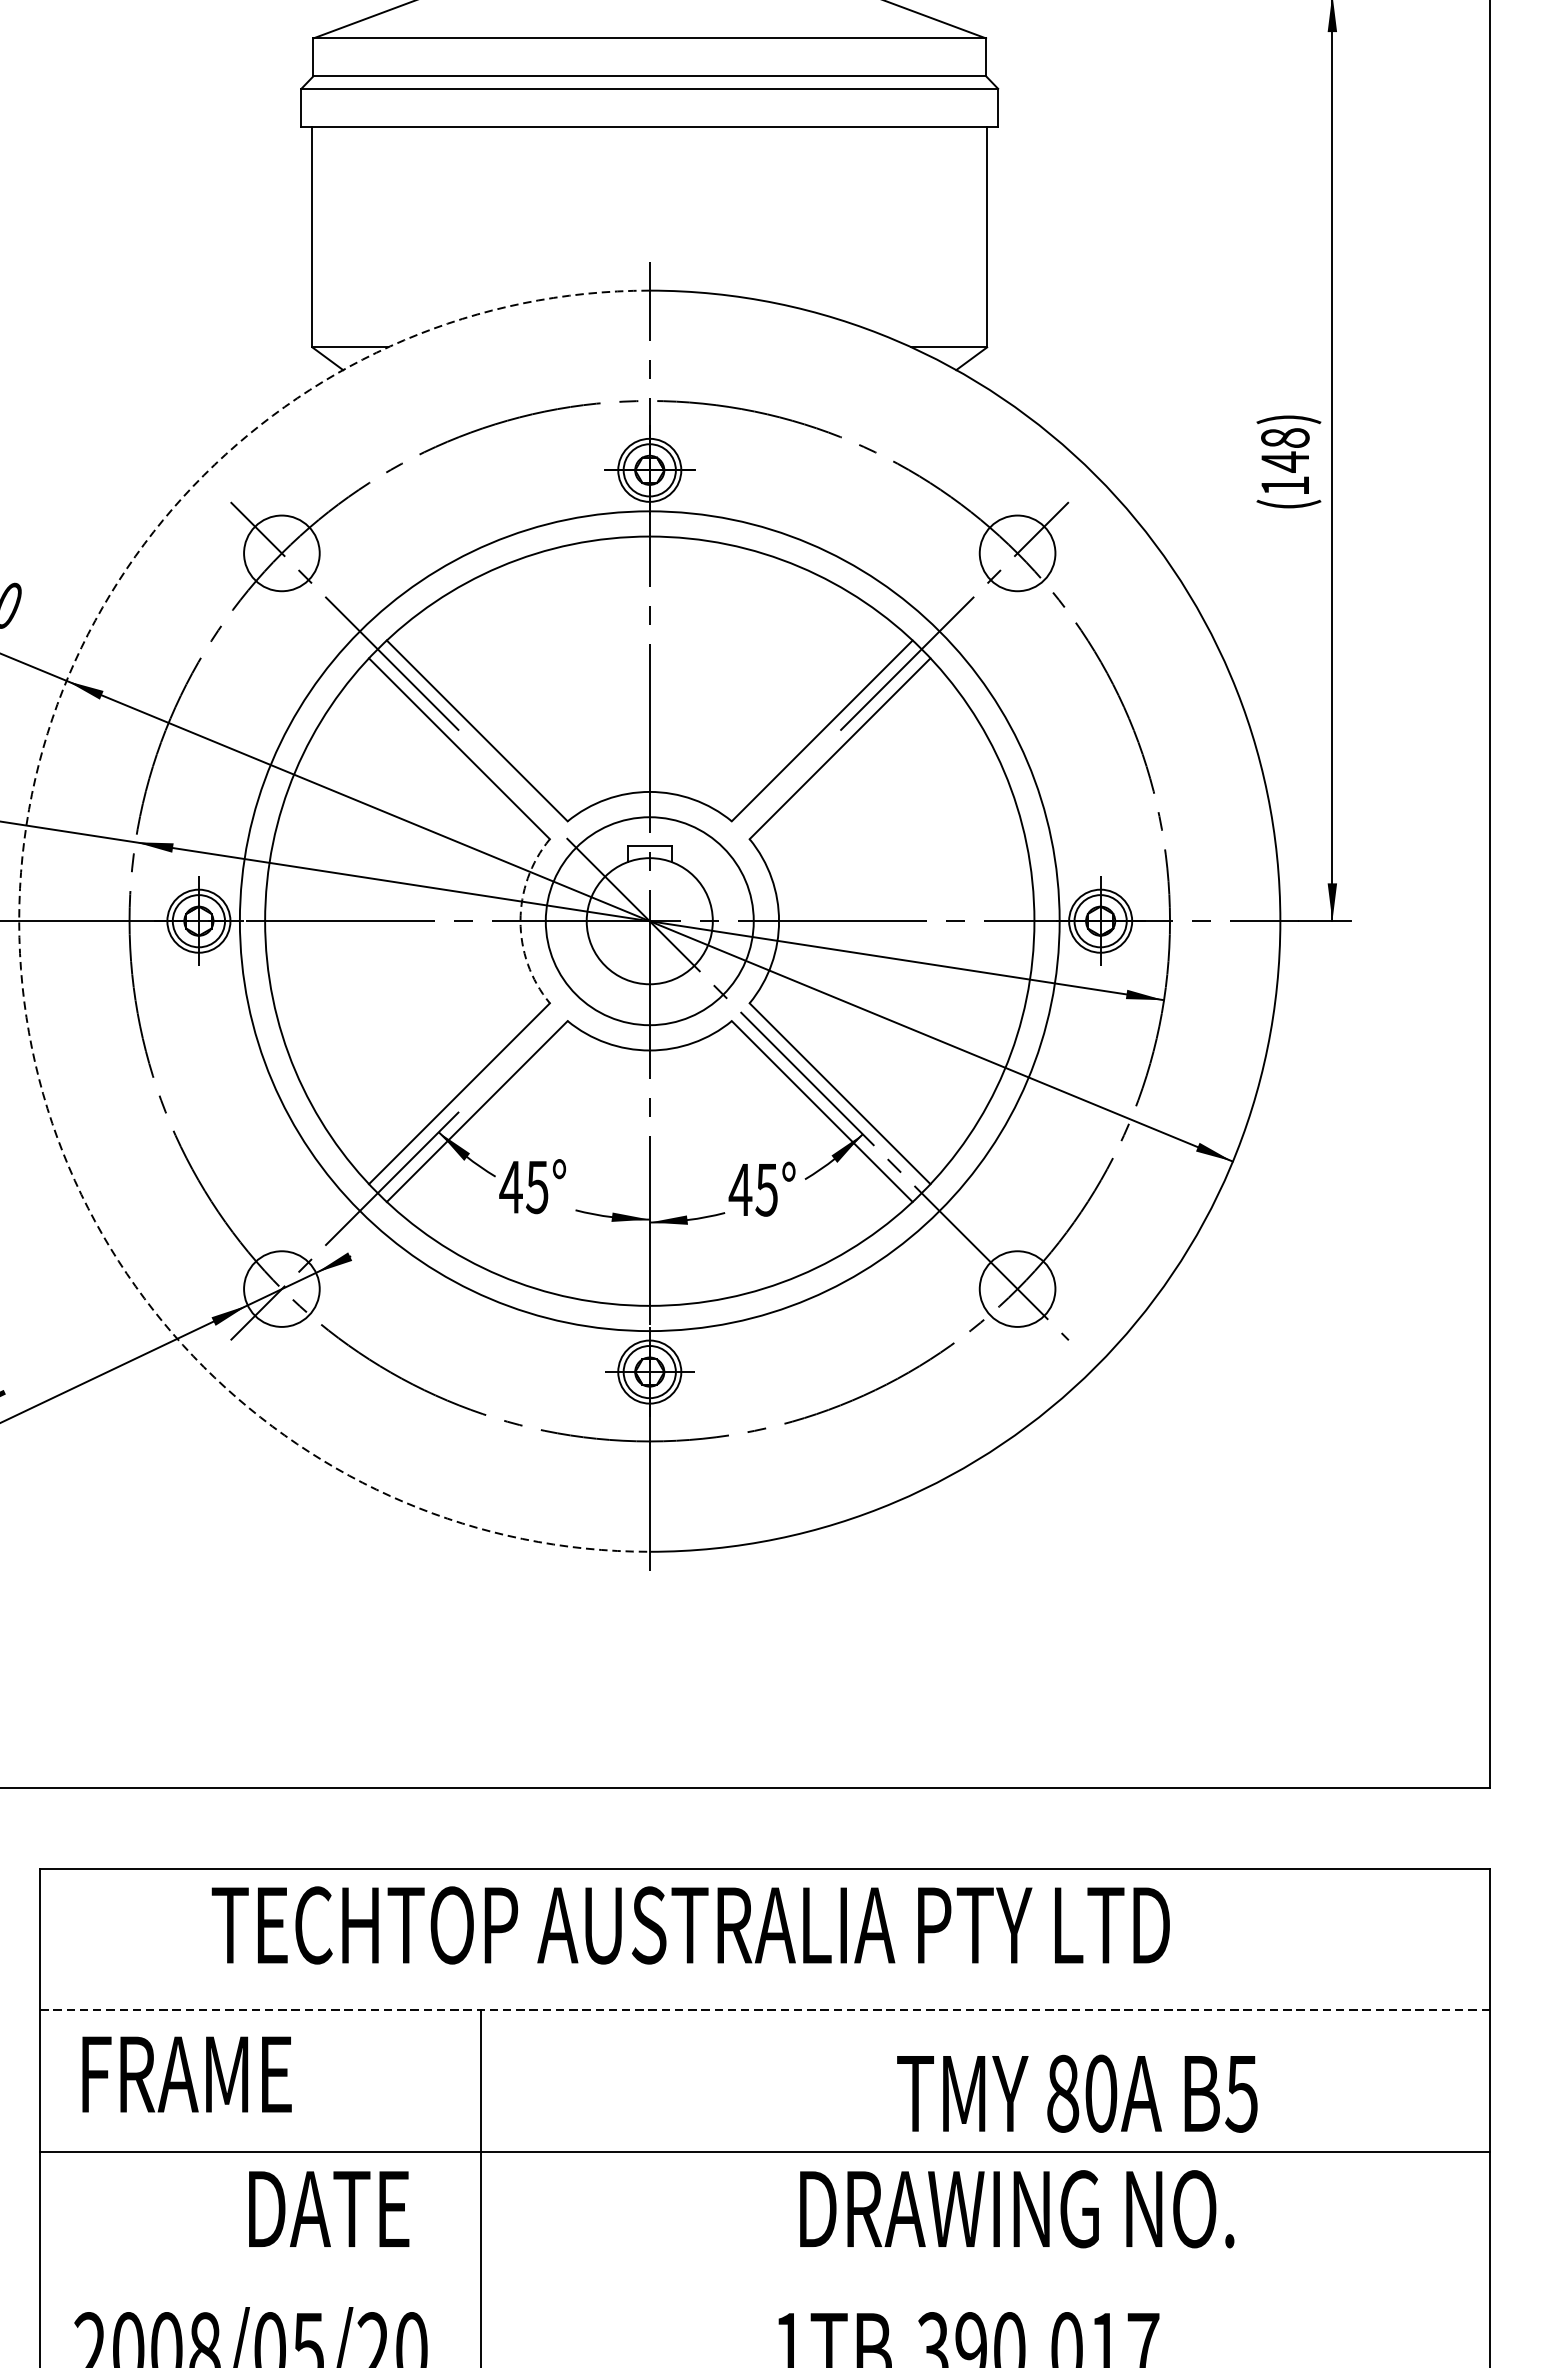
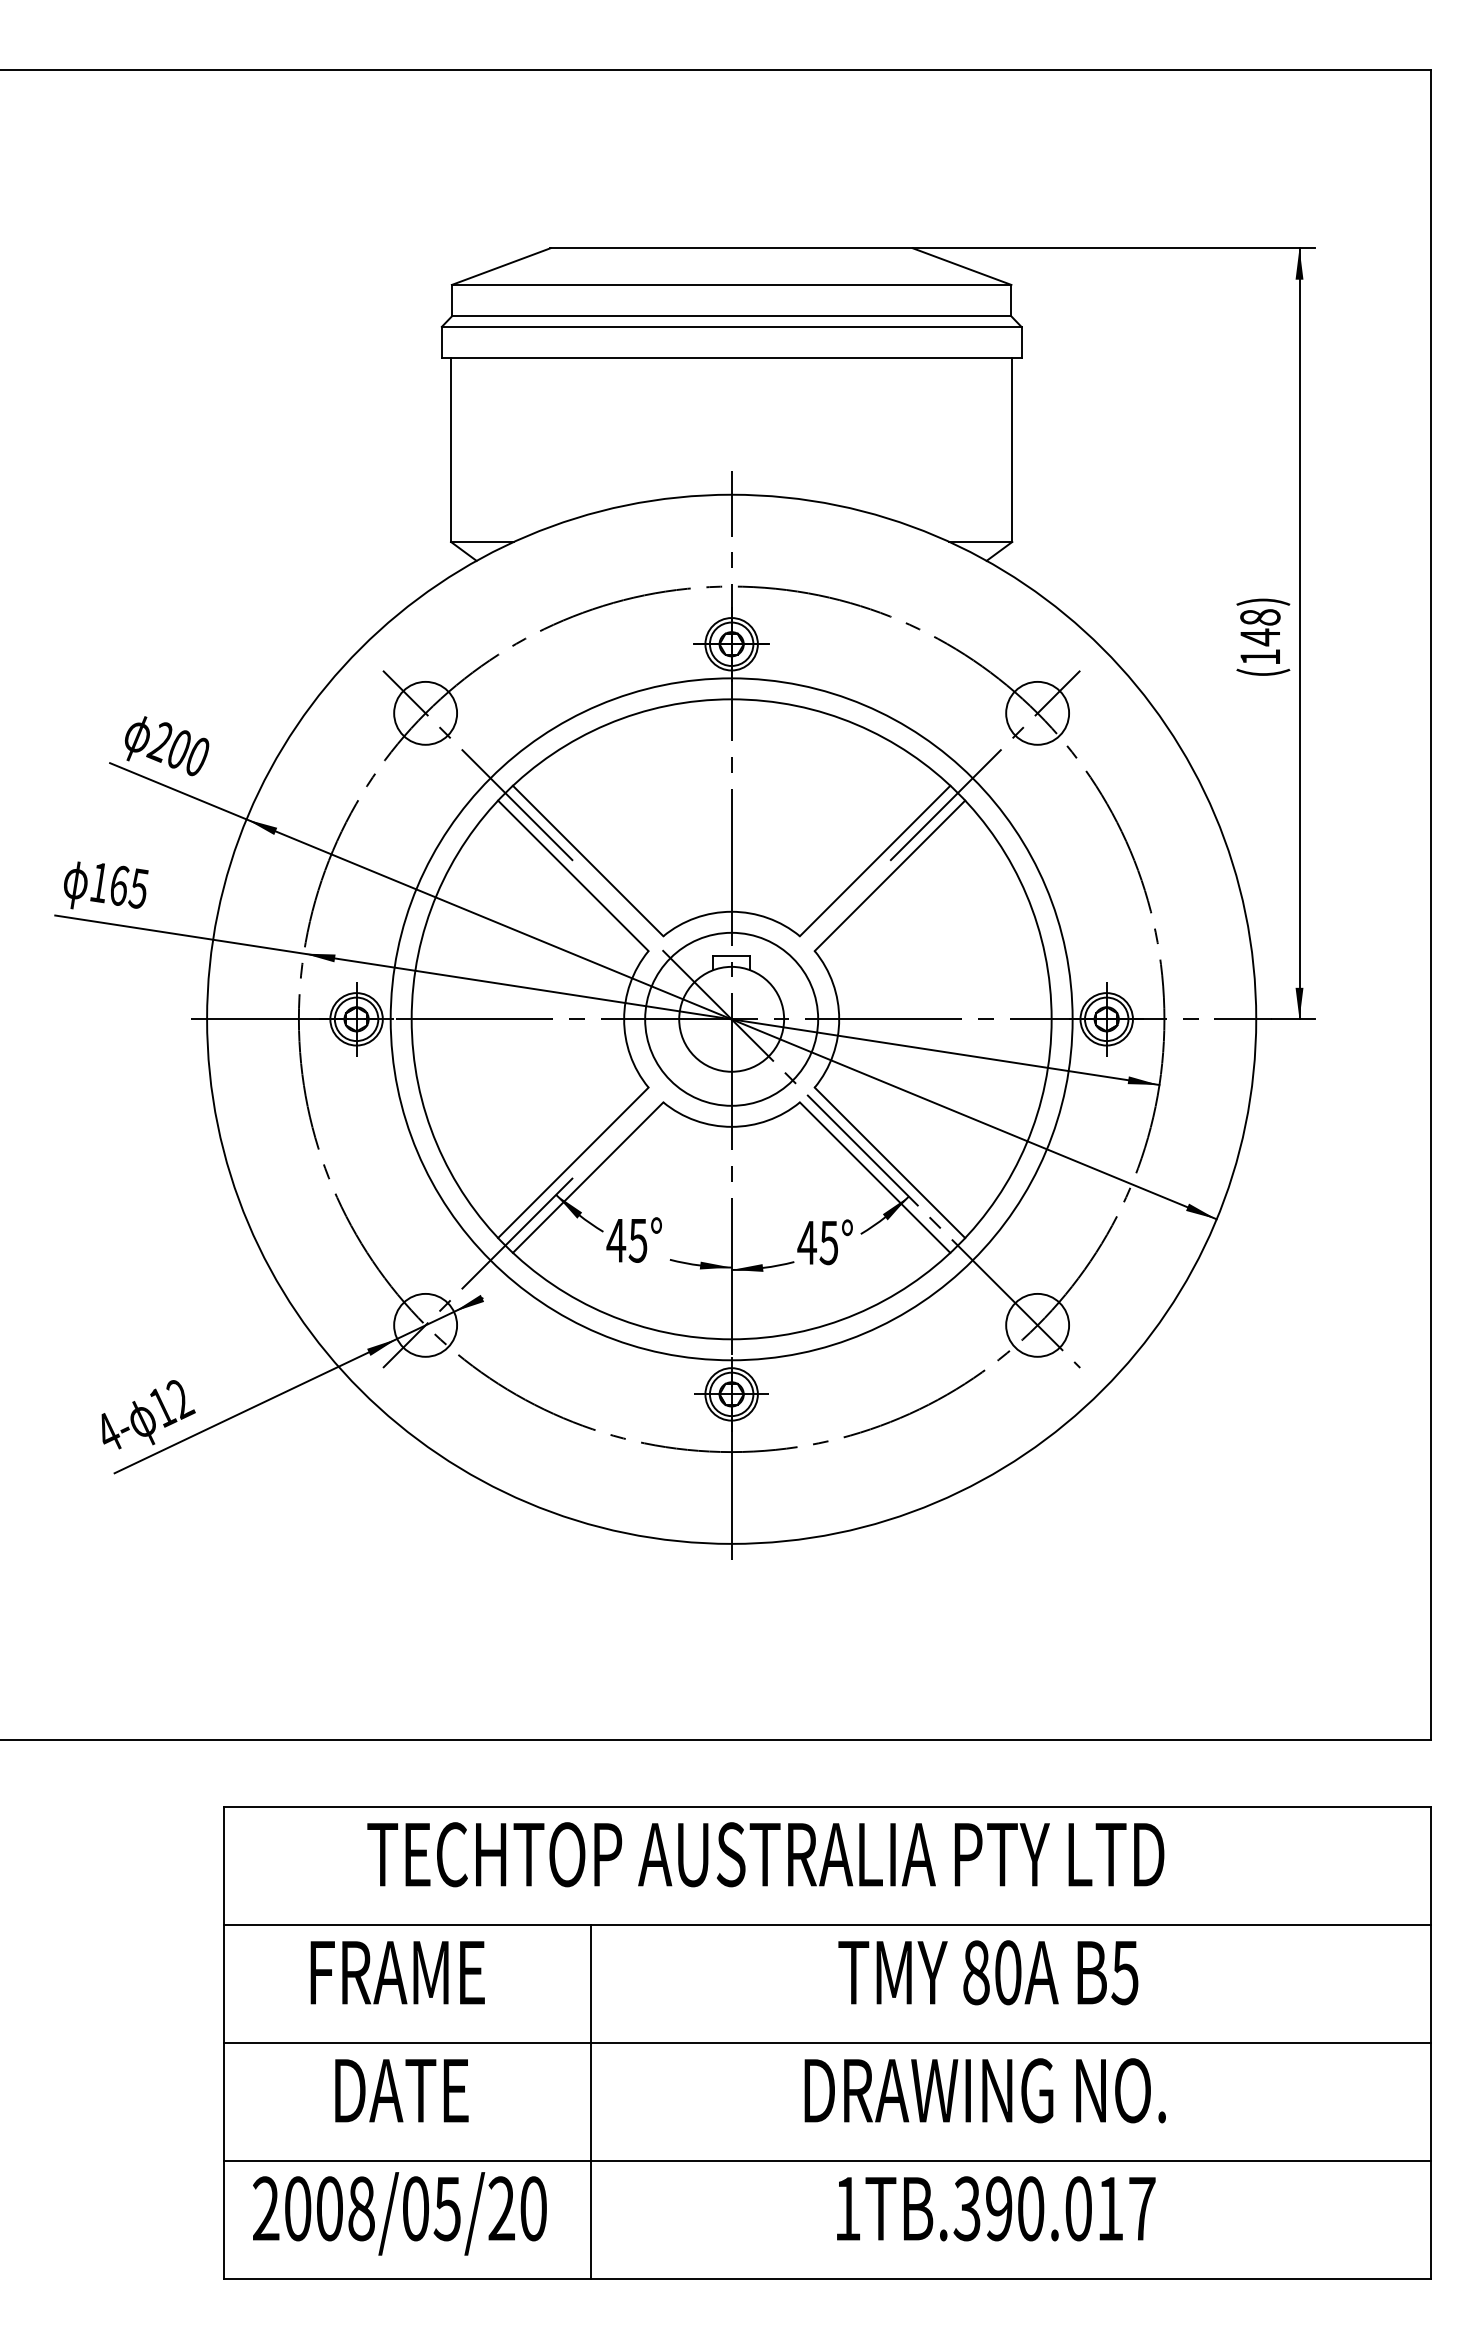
arc: (19, 921) -> (207, 1019), dashed -> solid
arc: (520, 921) -> (624, 1019), dashed -> solid
line: (763, 2010) -> (826, 1925), dashed -> solid
text: (186, 2074) -> (397, 1972), moved
text: (1077, 2093) -> (988, 1972), moved
text: (328, 2208) -> (401, 2090), moved
text: (1016, 2208) -> (984, 2090), moved
line: (764, 2294) -> (827, 2161), added

